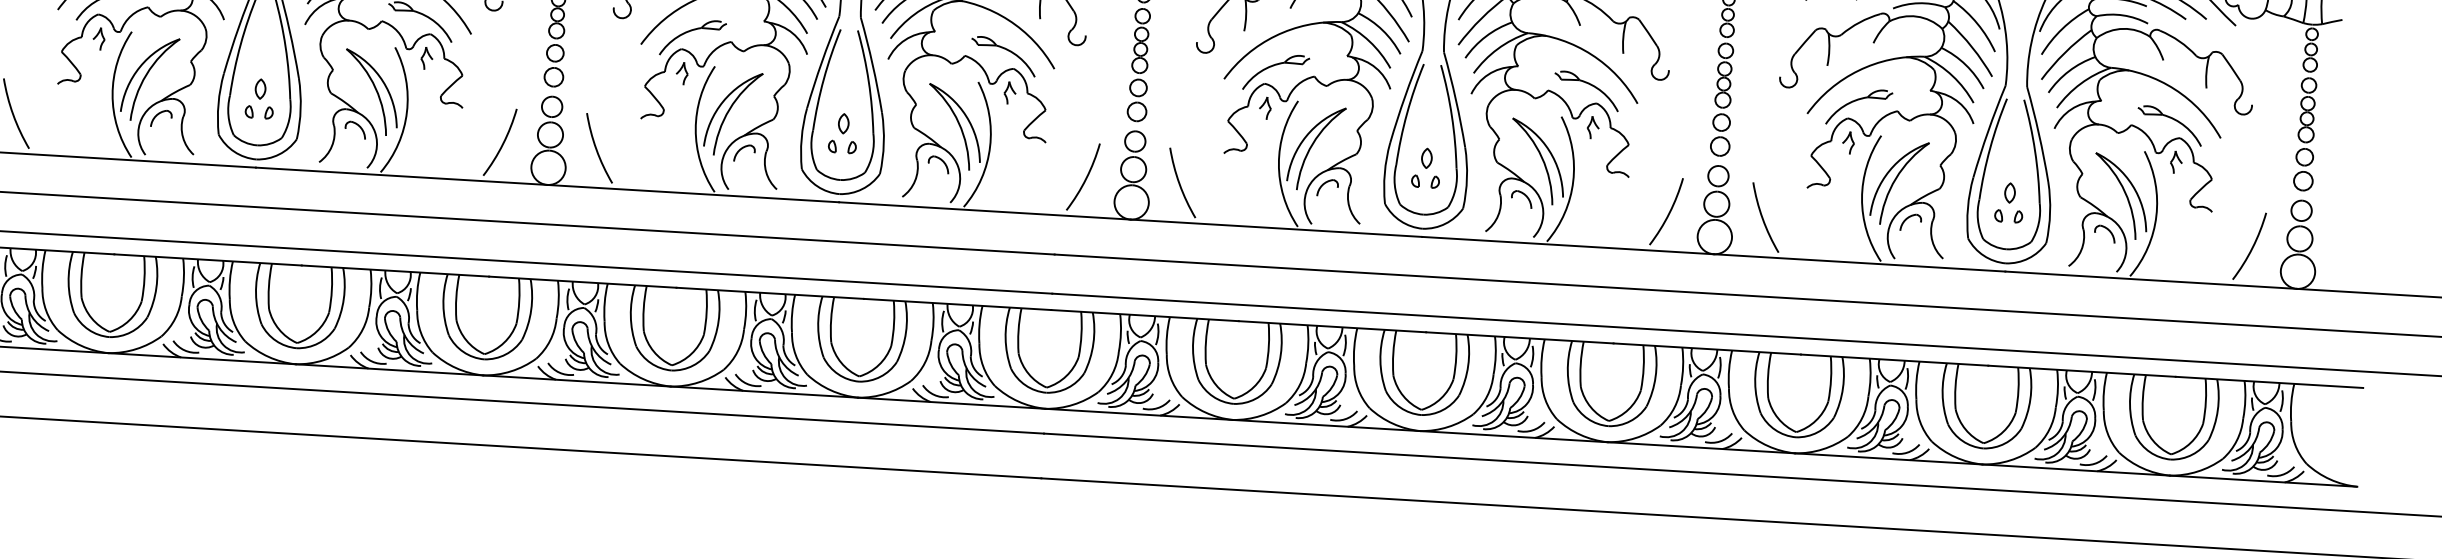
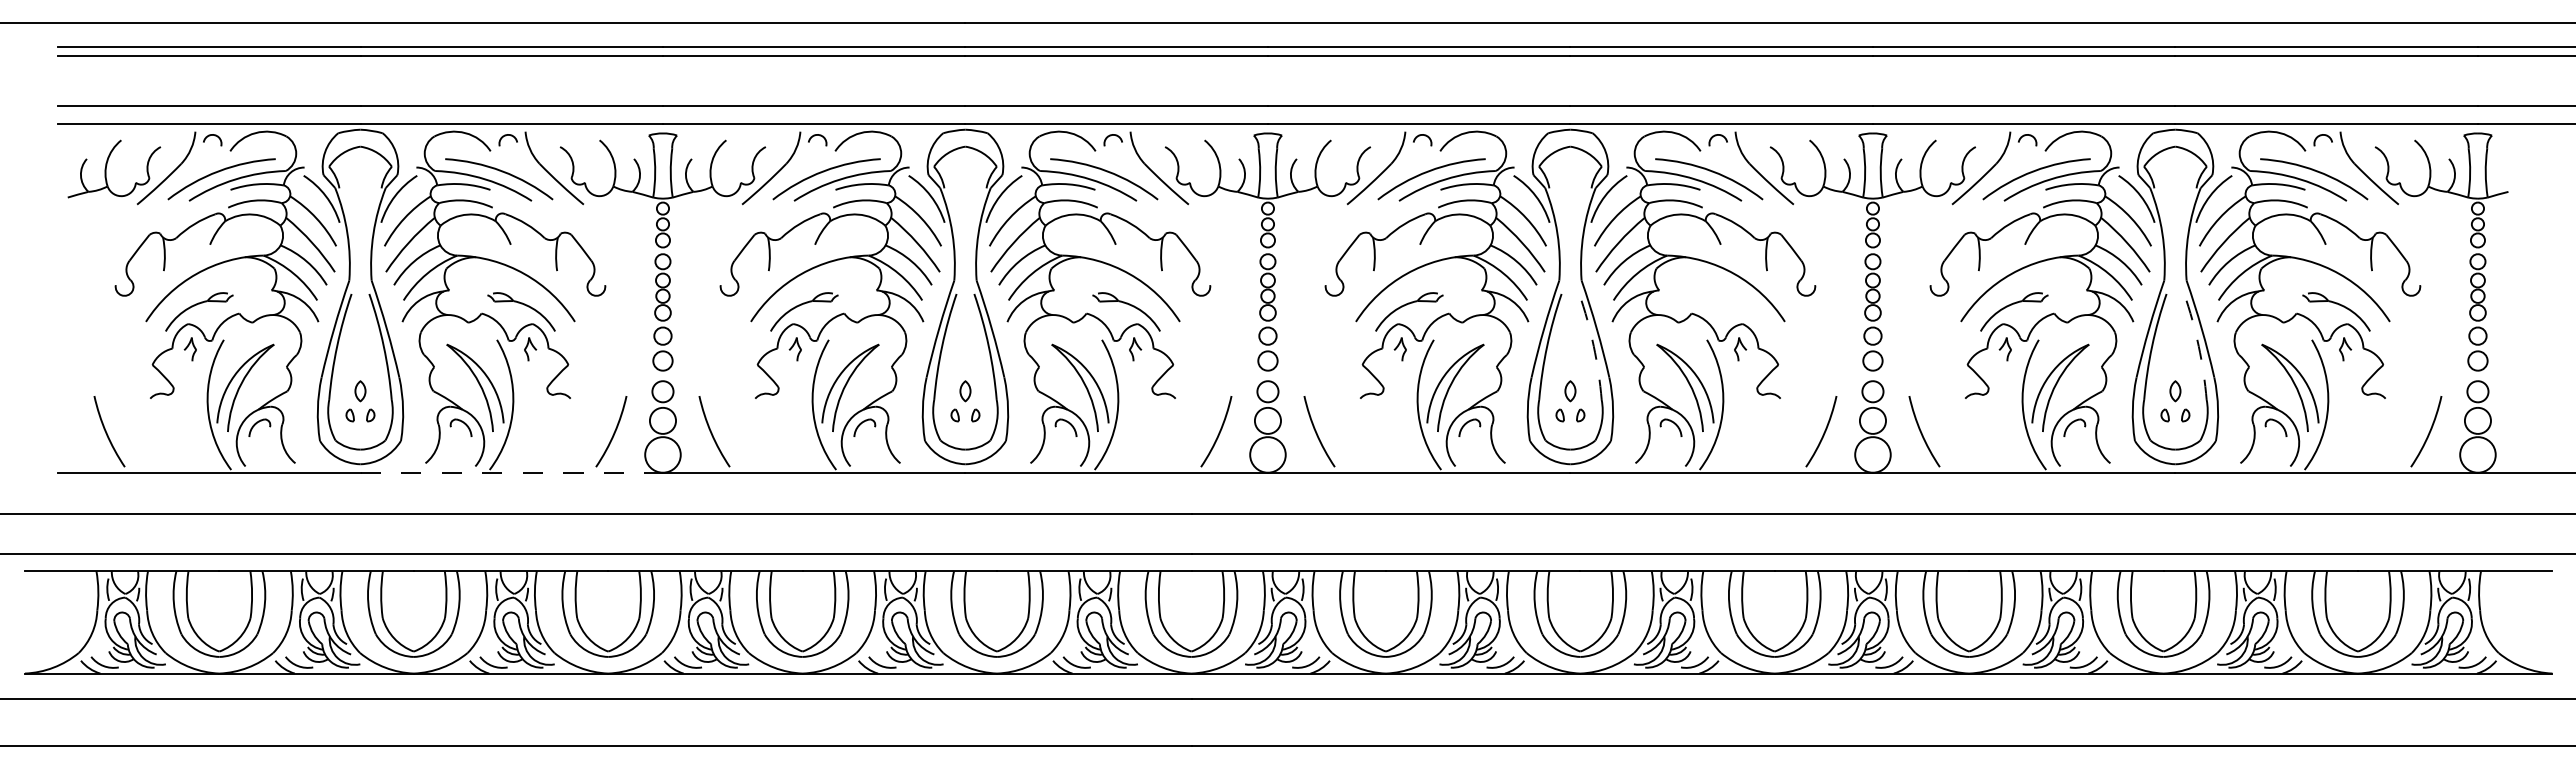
part: (1588, 85) -> (1733, 305), removed
arc: (1451, 116) -> (1593, 346), solid -> dashed
arc: (2034, 151) -> (2198, 346), solid -> dashed
line: (402, 176) -> (512, 472), solid -> dashed

